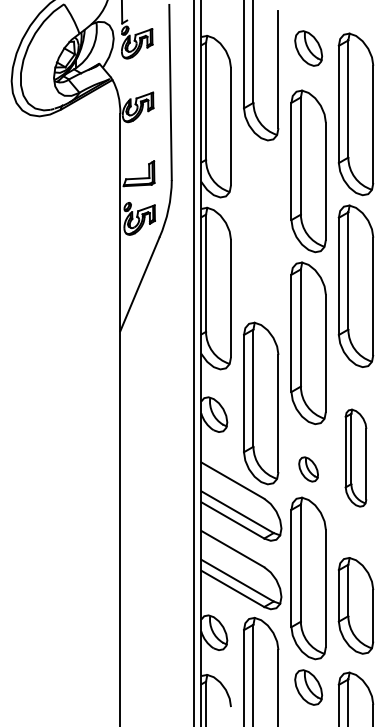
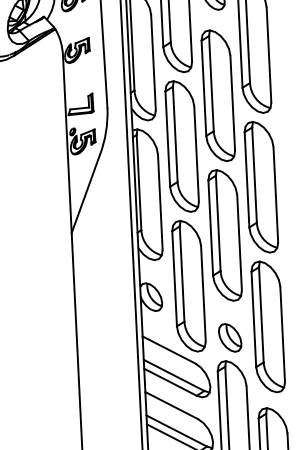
part: (261, 231) -> (182, 146), added
part: (355, 457) -> (267, 326), size x1.67
part: (308, 469) -> (230, 337), size x1.43

